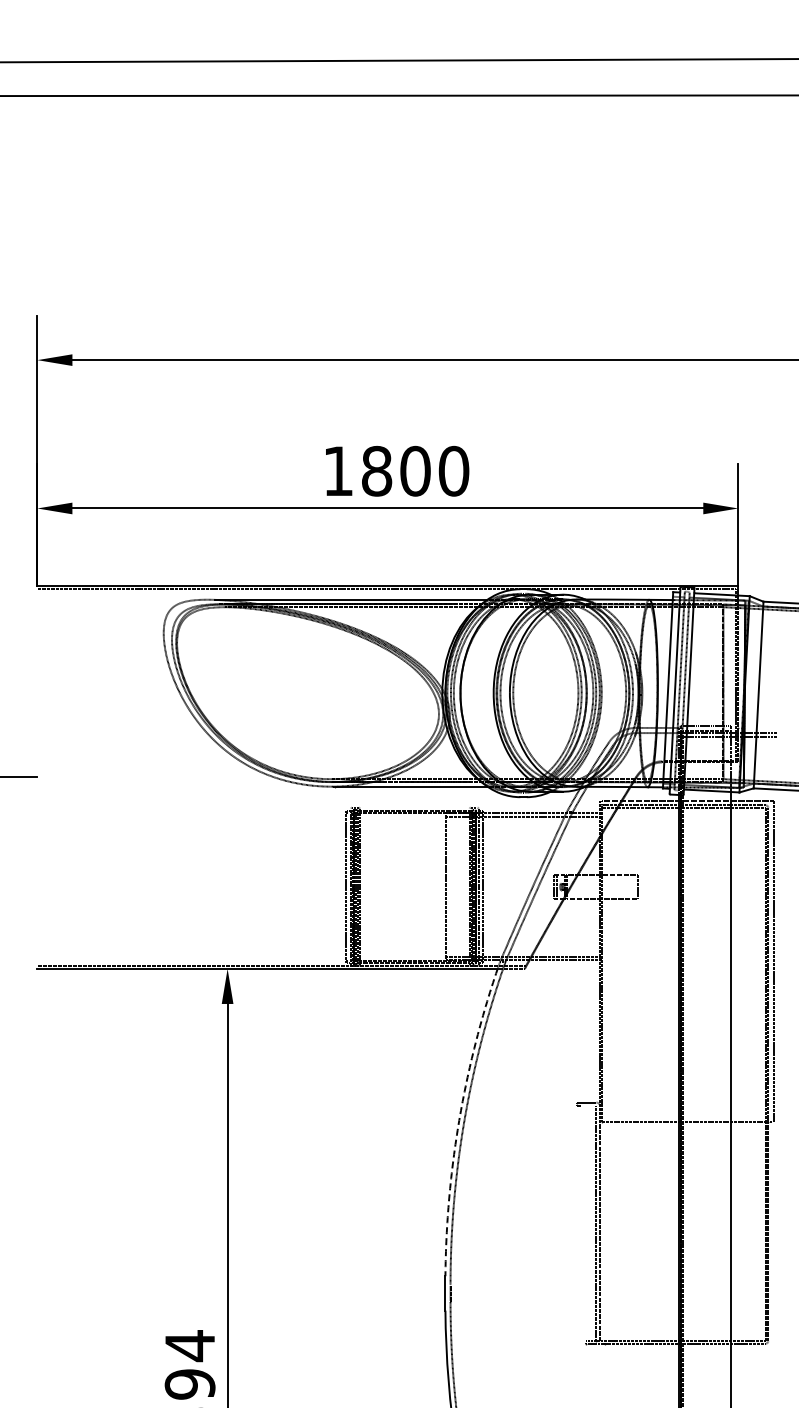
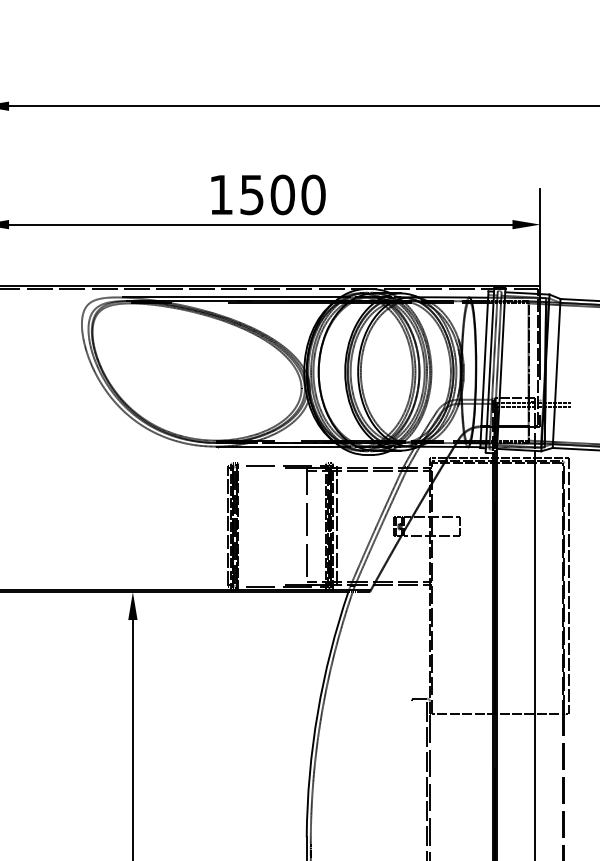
text: (377, 470) -> (252, 194), 1800 -> 1500
arc: (459, 1120) -> (317, 713), dashed -> solid

